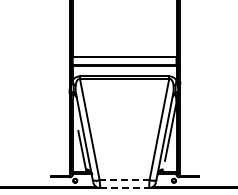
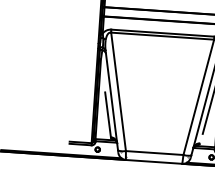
line: (124, 180) -> (154, 153), dashed -> solid
line: (125, 188) -> (155, 162), dashed -> solid

